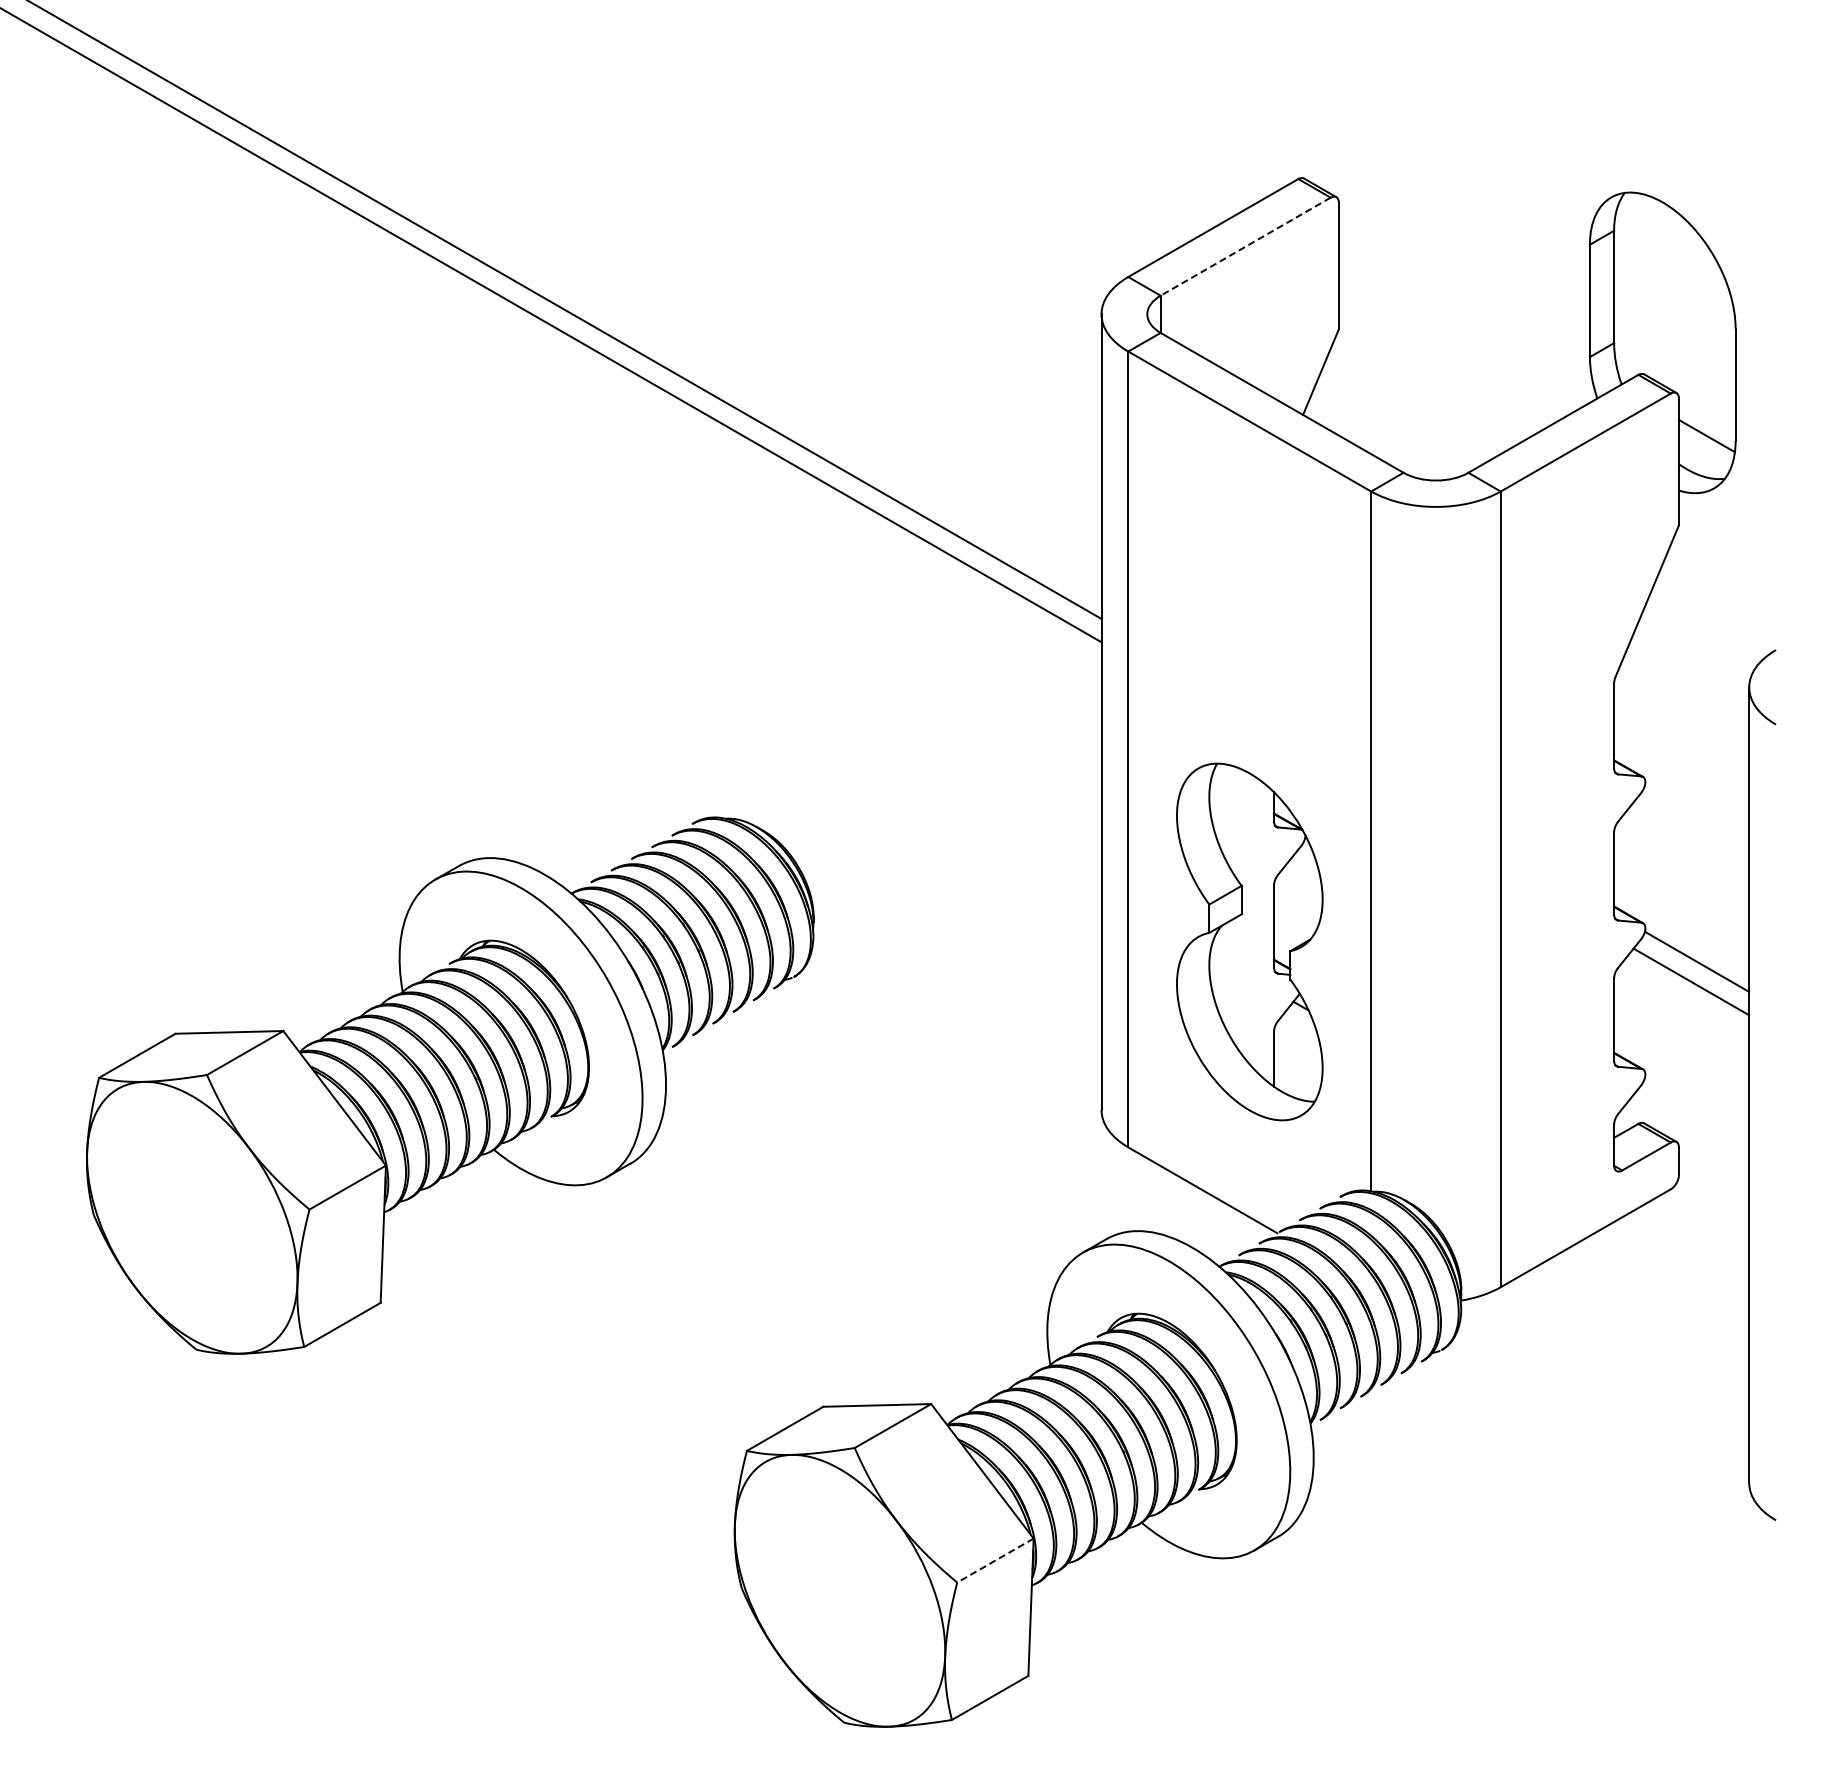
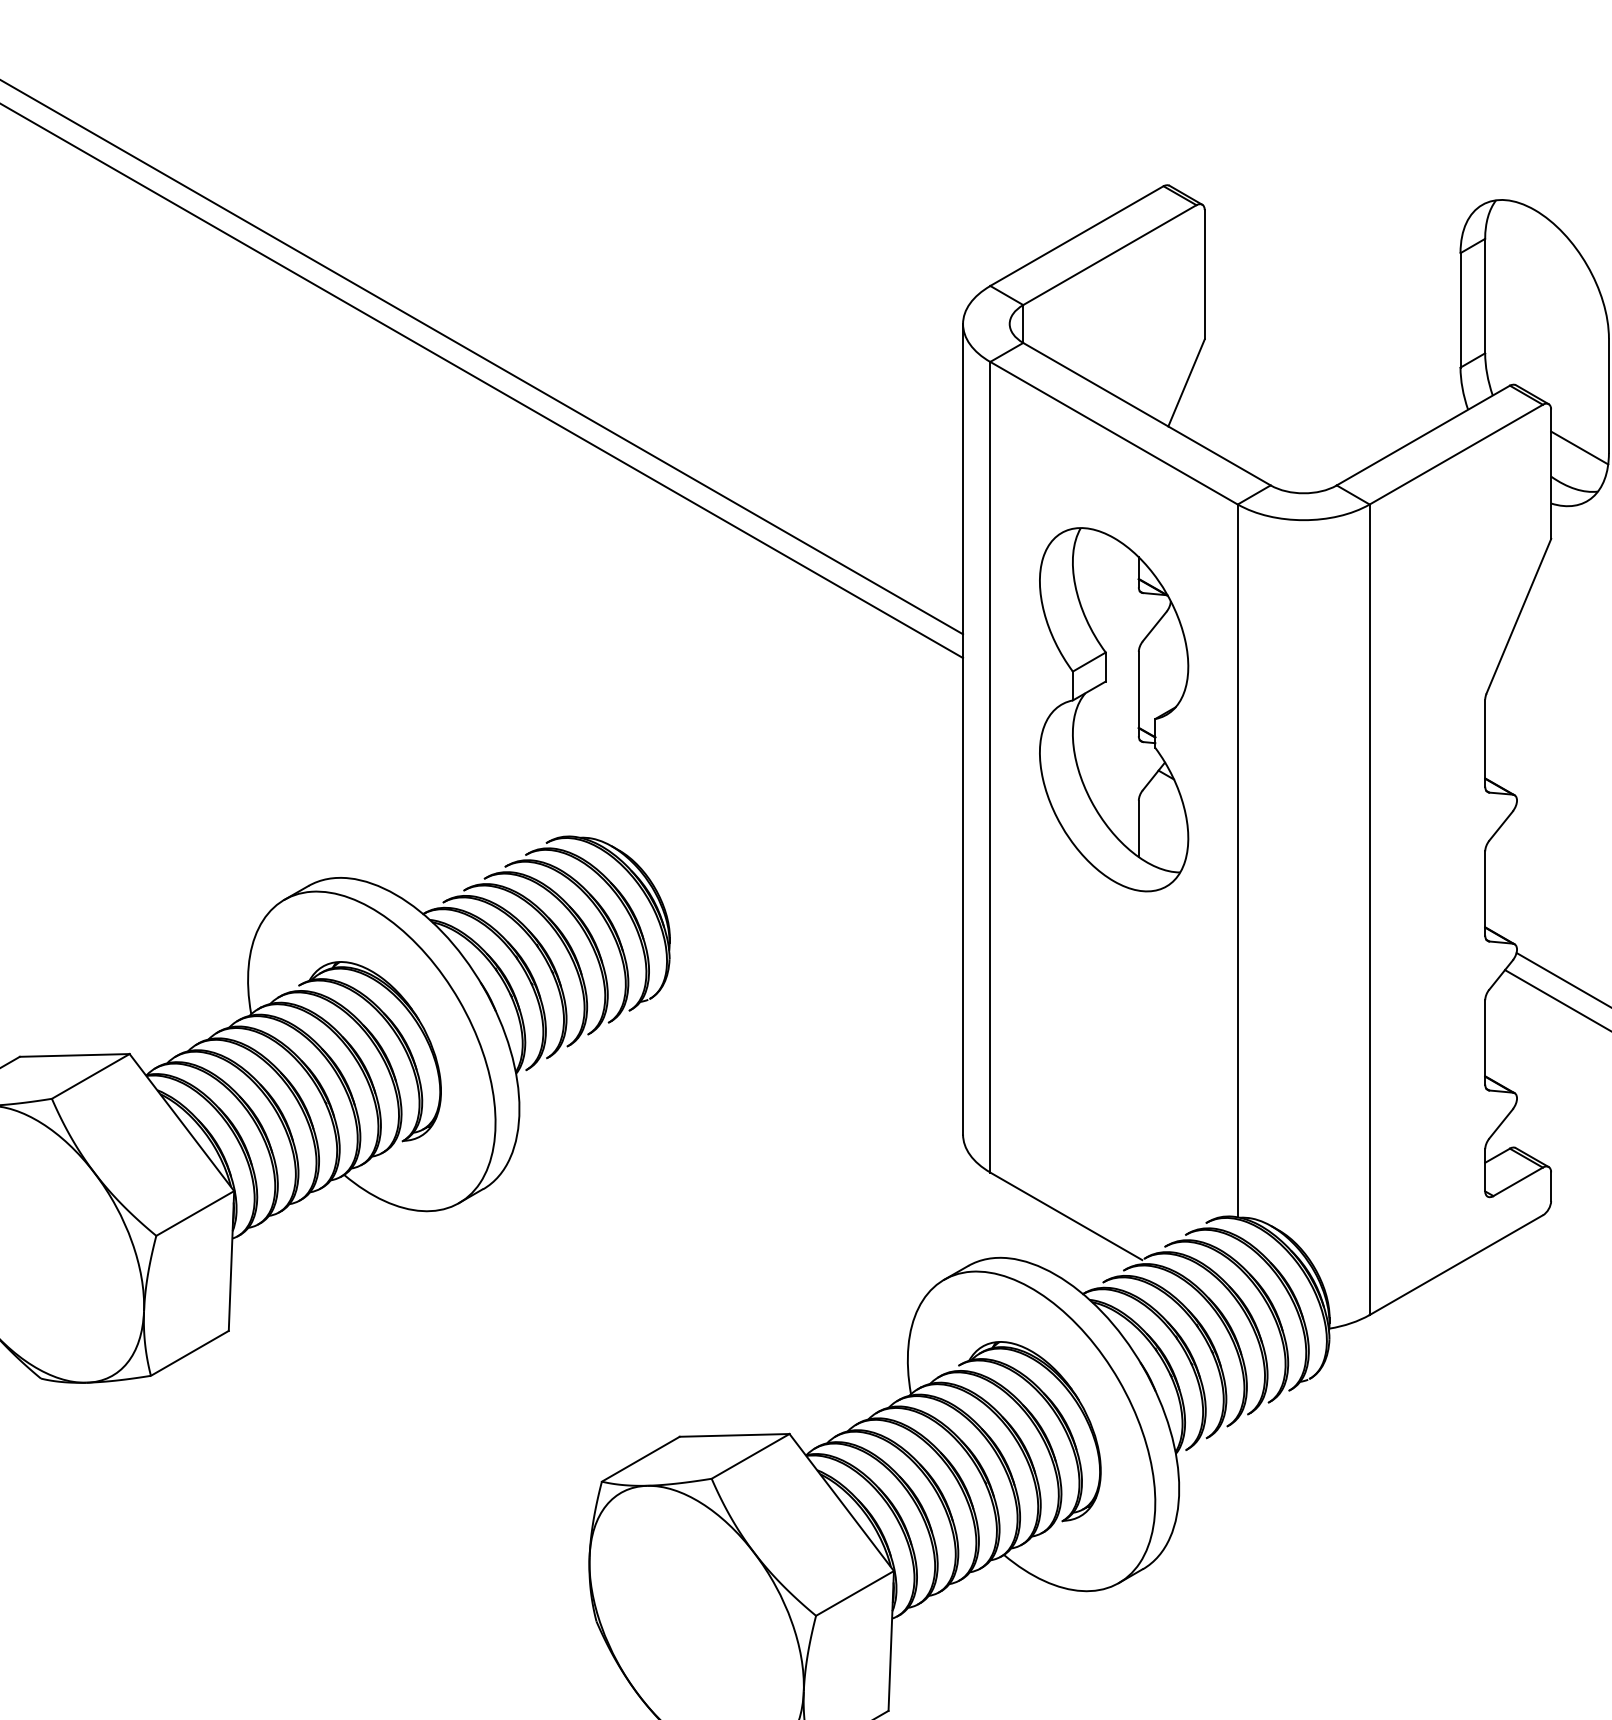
line: (1245, 246) -> (1109, 254), dashed -> solid
part: (1249, 941) -> (1113, 709), moved
line: (995, 1560) -> (855, 1593), dashed -> solid

